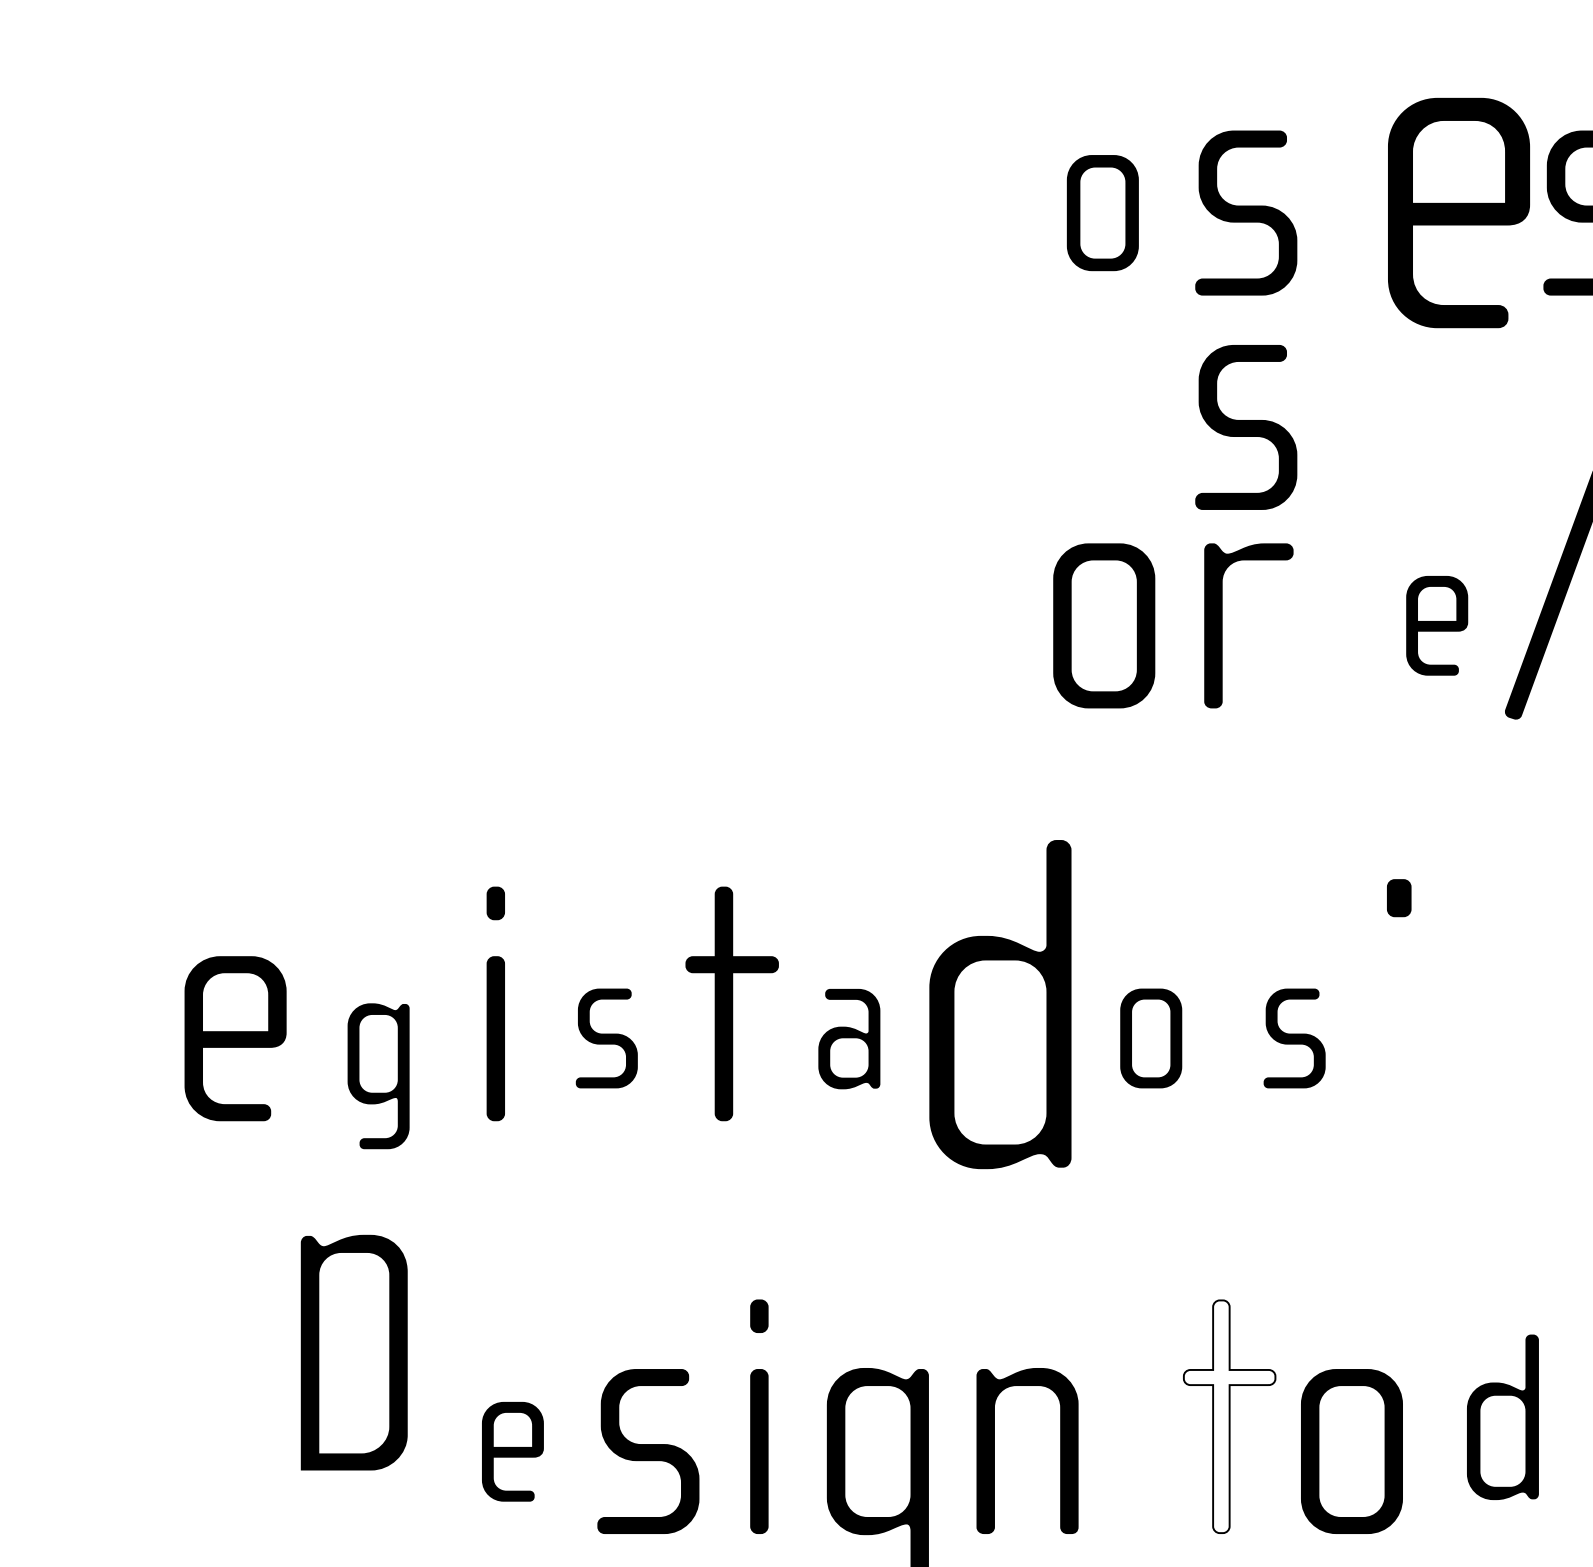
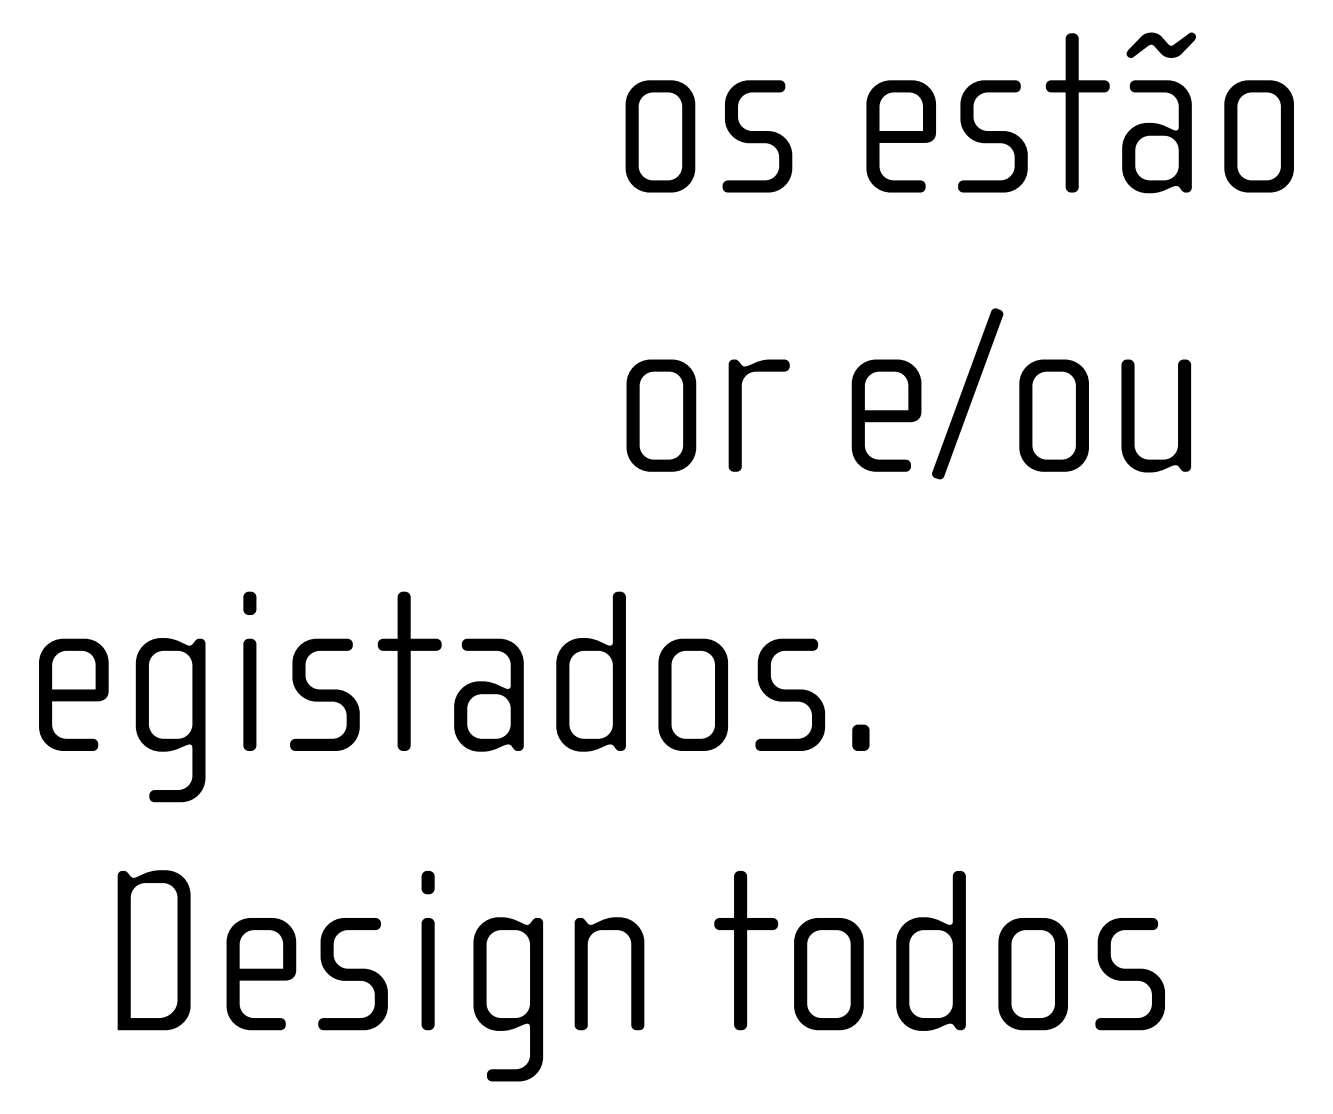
part: (1102, 213) -> (660, 136), size x1.43
part: (1457, 213) -> (900, 136), size x0.71
part: (1246, 427) -> (757, 281), removed
part: (1437, 625) -> (886, 415), size x1.67
part: (1398, 897) -> (860, 737), moved
part: (999, 1004) -> (590, 671), size x0.71
part: (606, 1038) -> (324, 694), size x1.67
part: (848, 1038) -> (488, 694), size x1.67
part: (1150, 1038) -> (692, 694), size x1.67
part: (1293, 1038) -> (789, 694), size x1.67
part: (378, 1076) -> (170, 720), size x1.67
part: (353, 1353) -> (153, 950), moved
fill: (1230, 1416) -> (746, 950), added
part: (1502, 1416) -> (930, 950), size x1.43
part: (513, 1452) -> (261, 974), size x1.67

